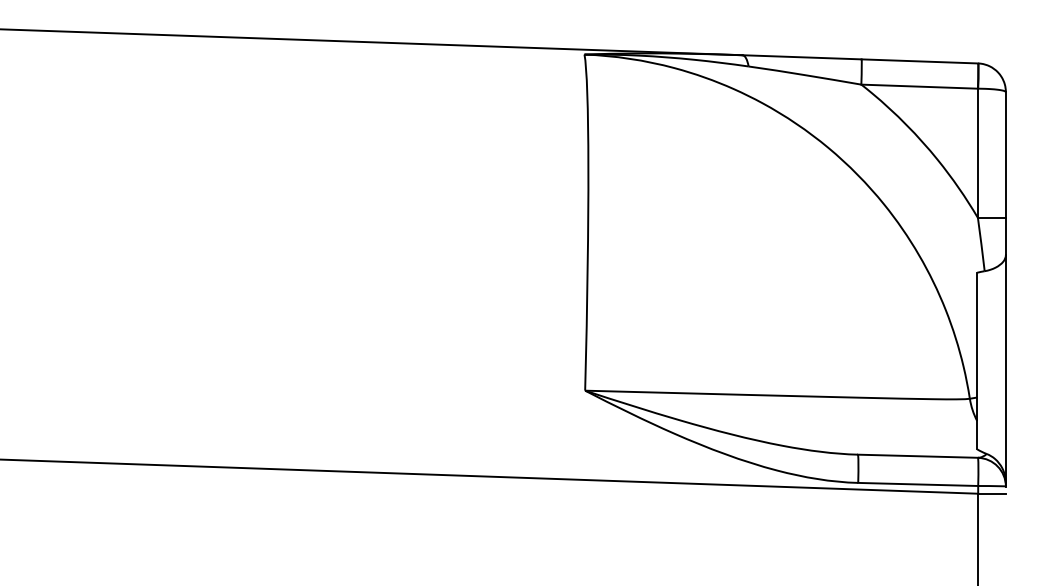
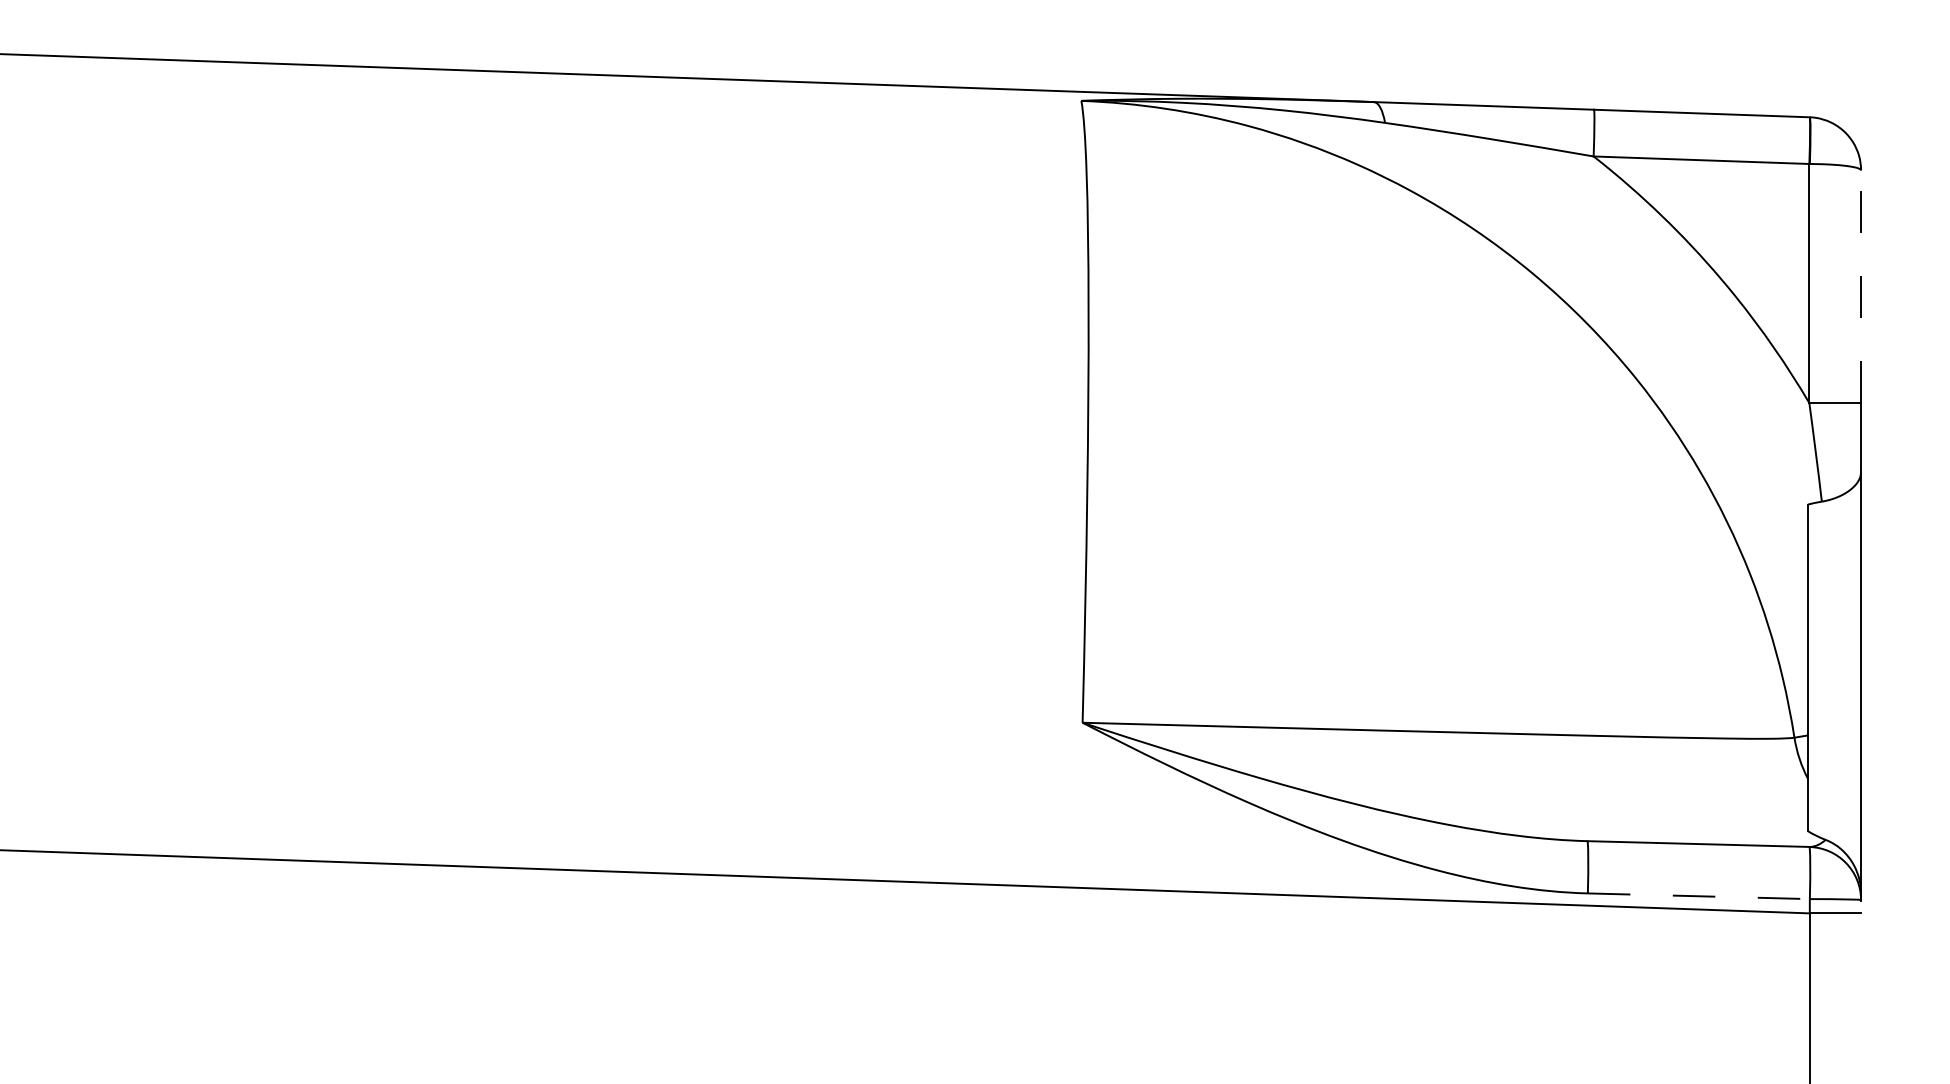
line: (1005, 155) -> (1860, 287), solid -> dashed
line: (918, 484) -> (1699, 896), solid -> dashed

